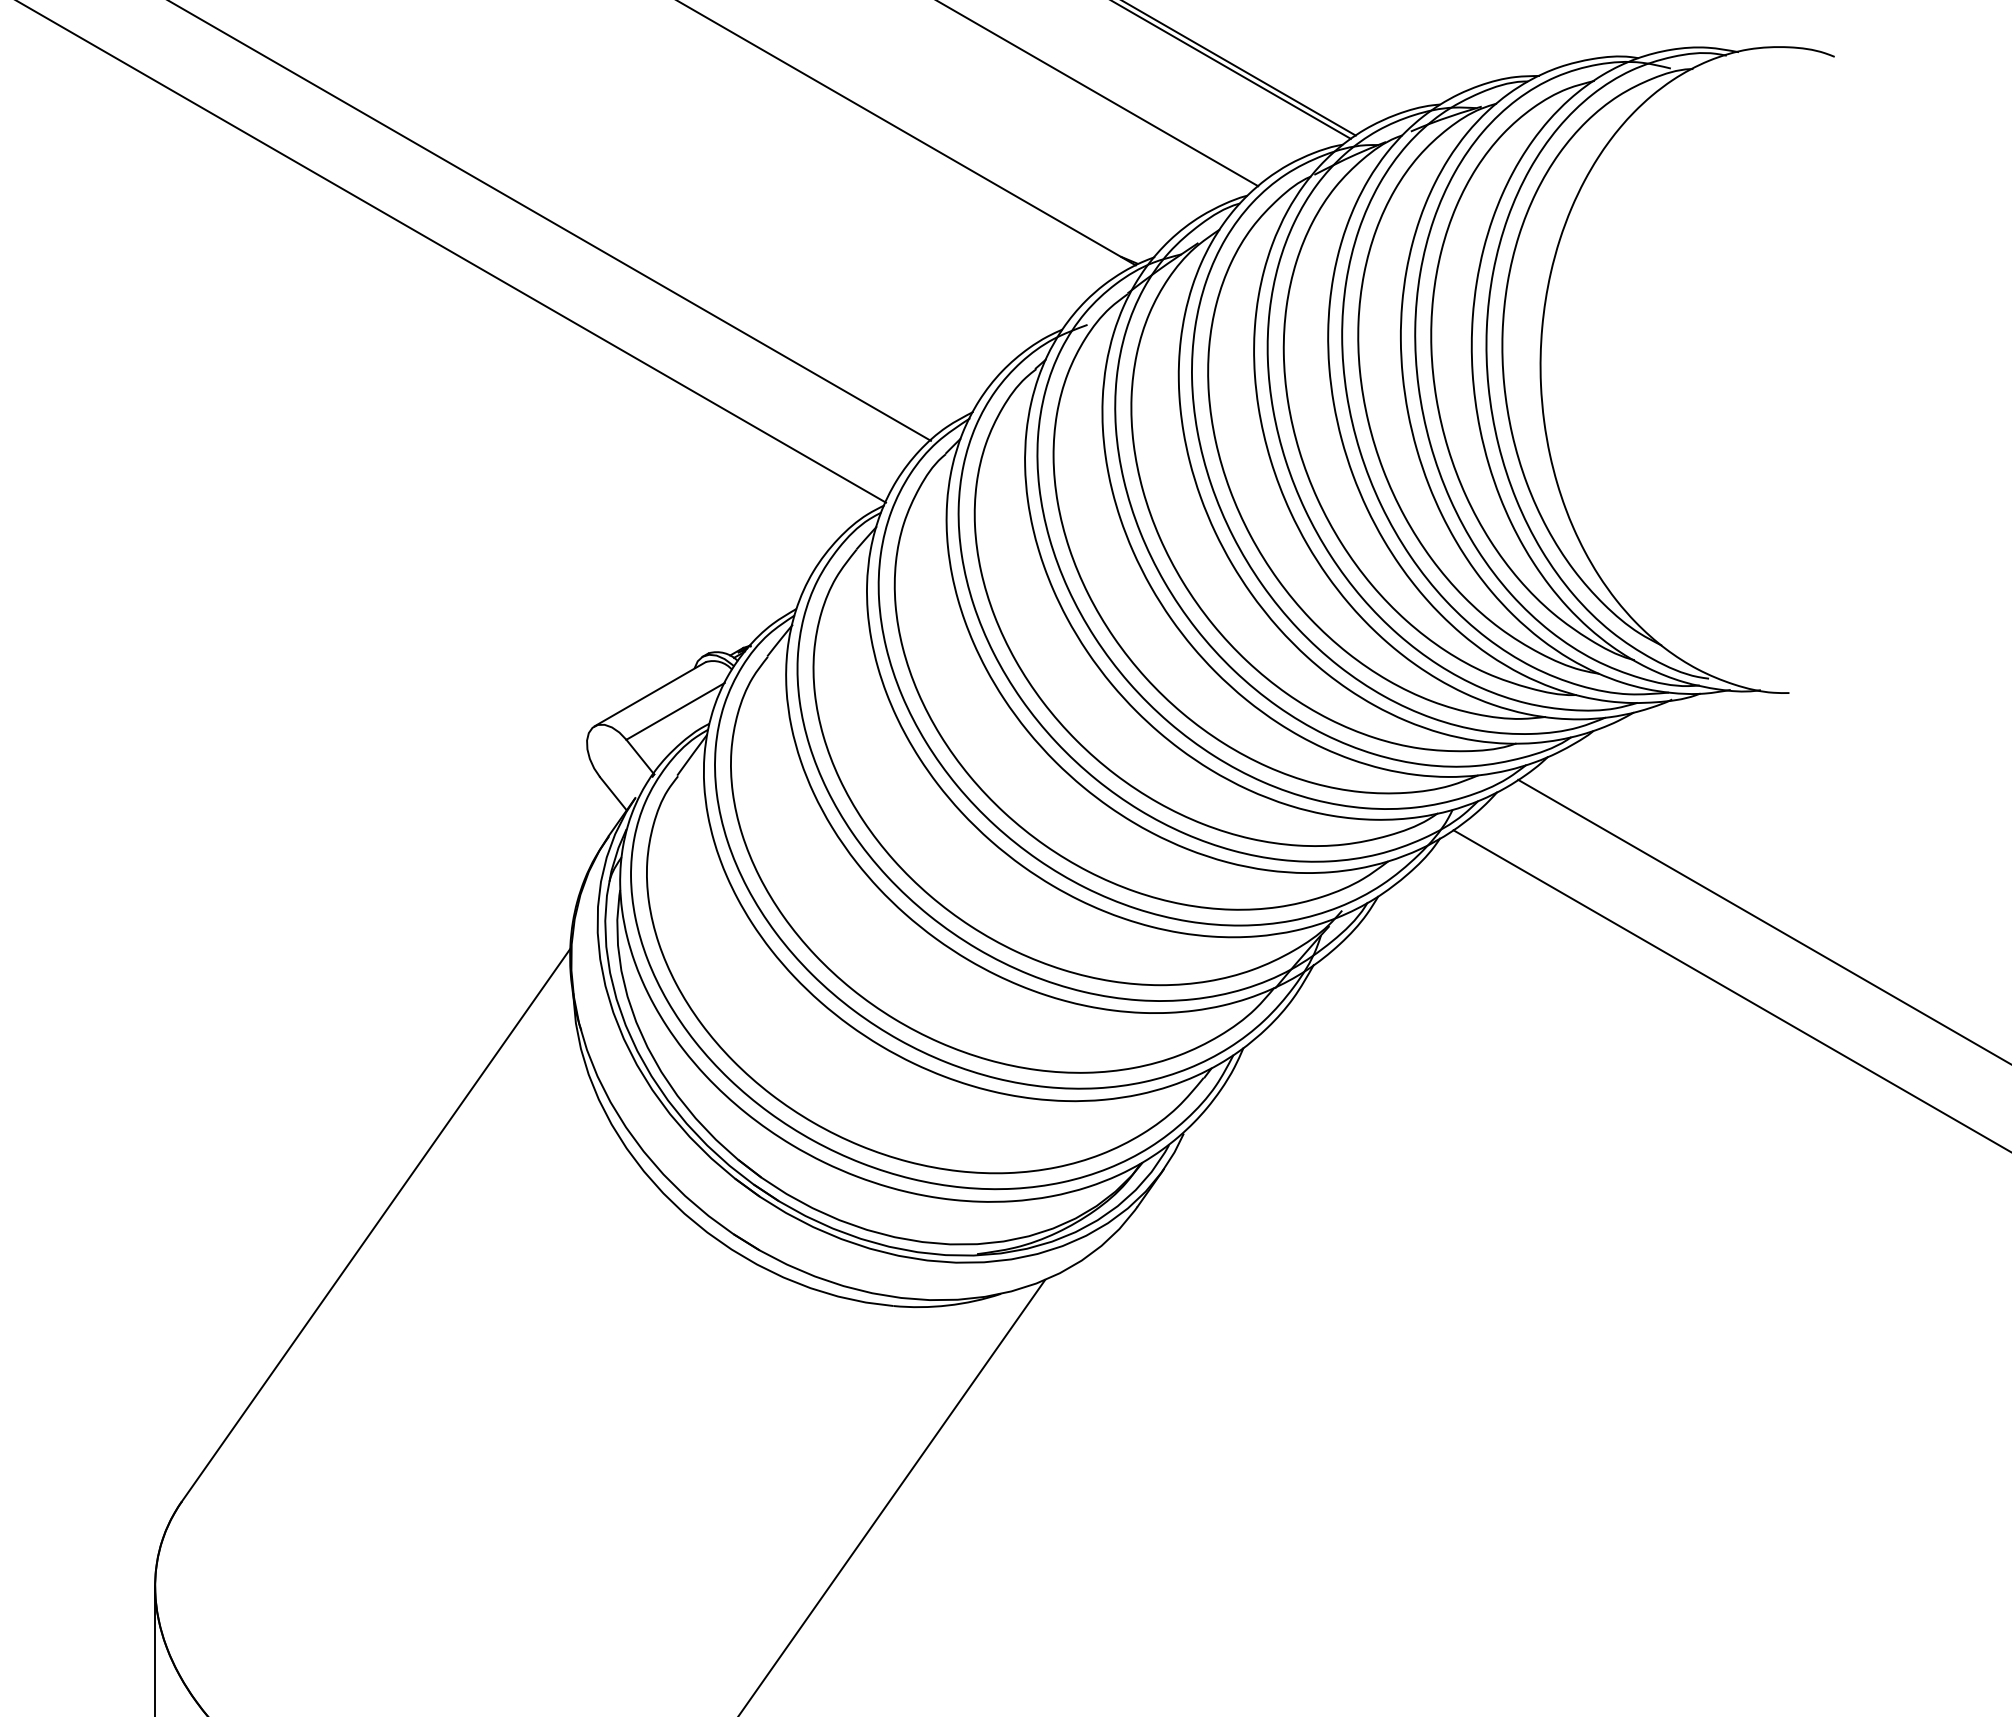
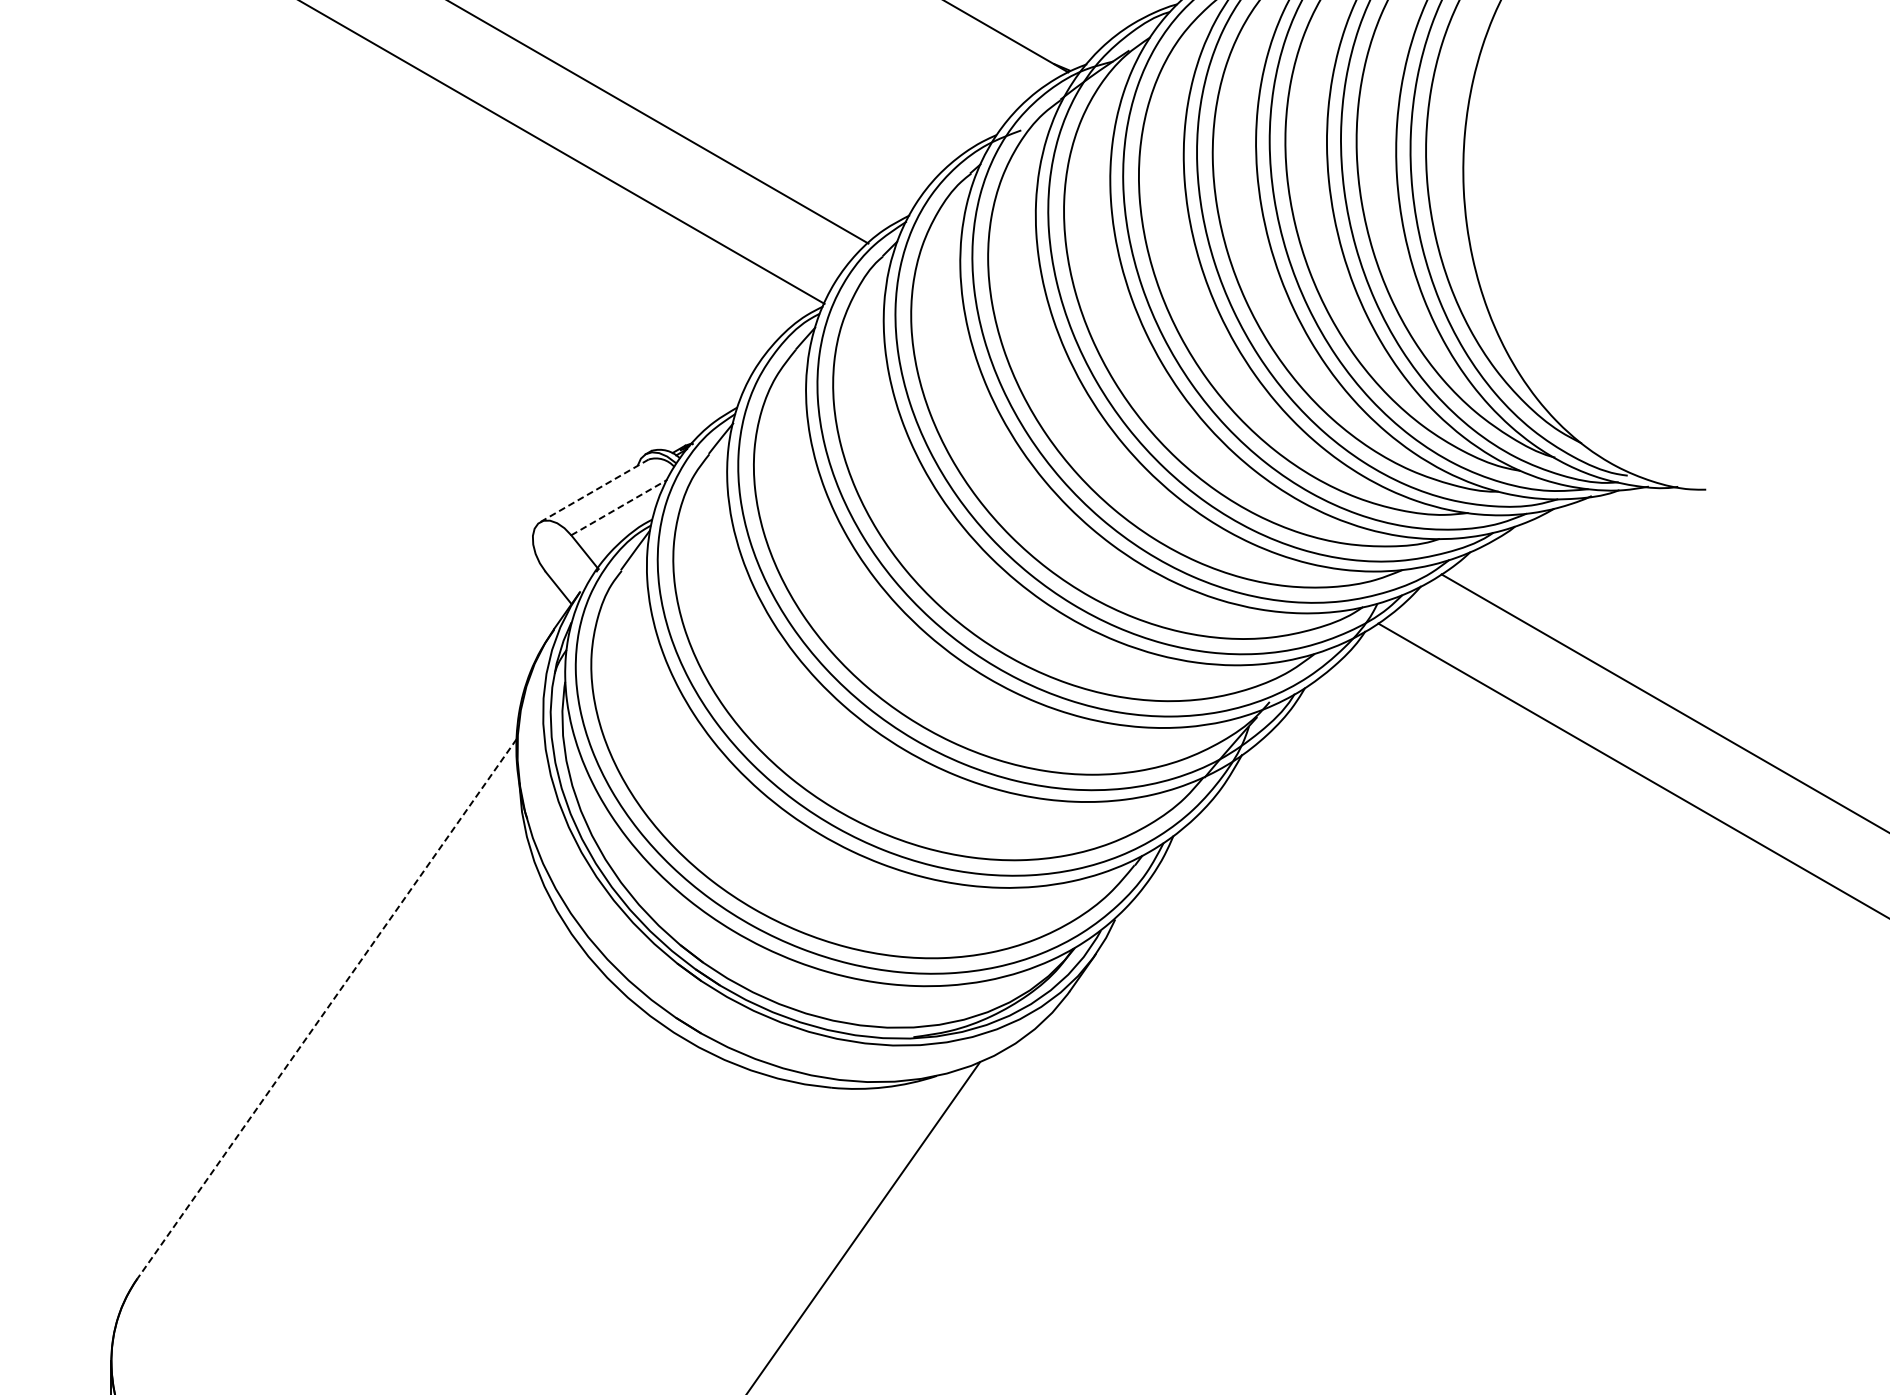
line: (649, 694) -> (593, 491), solid -> dashed
line: (675, 711) -> (619, 507), solid -> dashed
line: (376, 1225) -> (327, 1009), solid -> dashed

